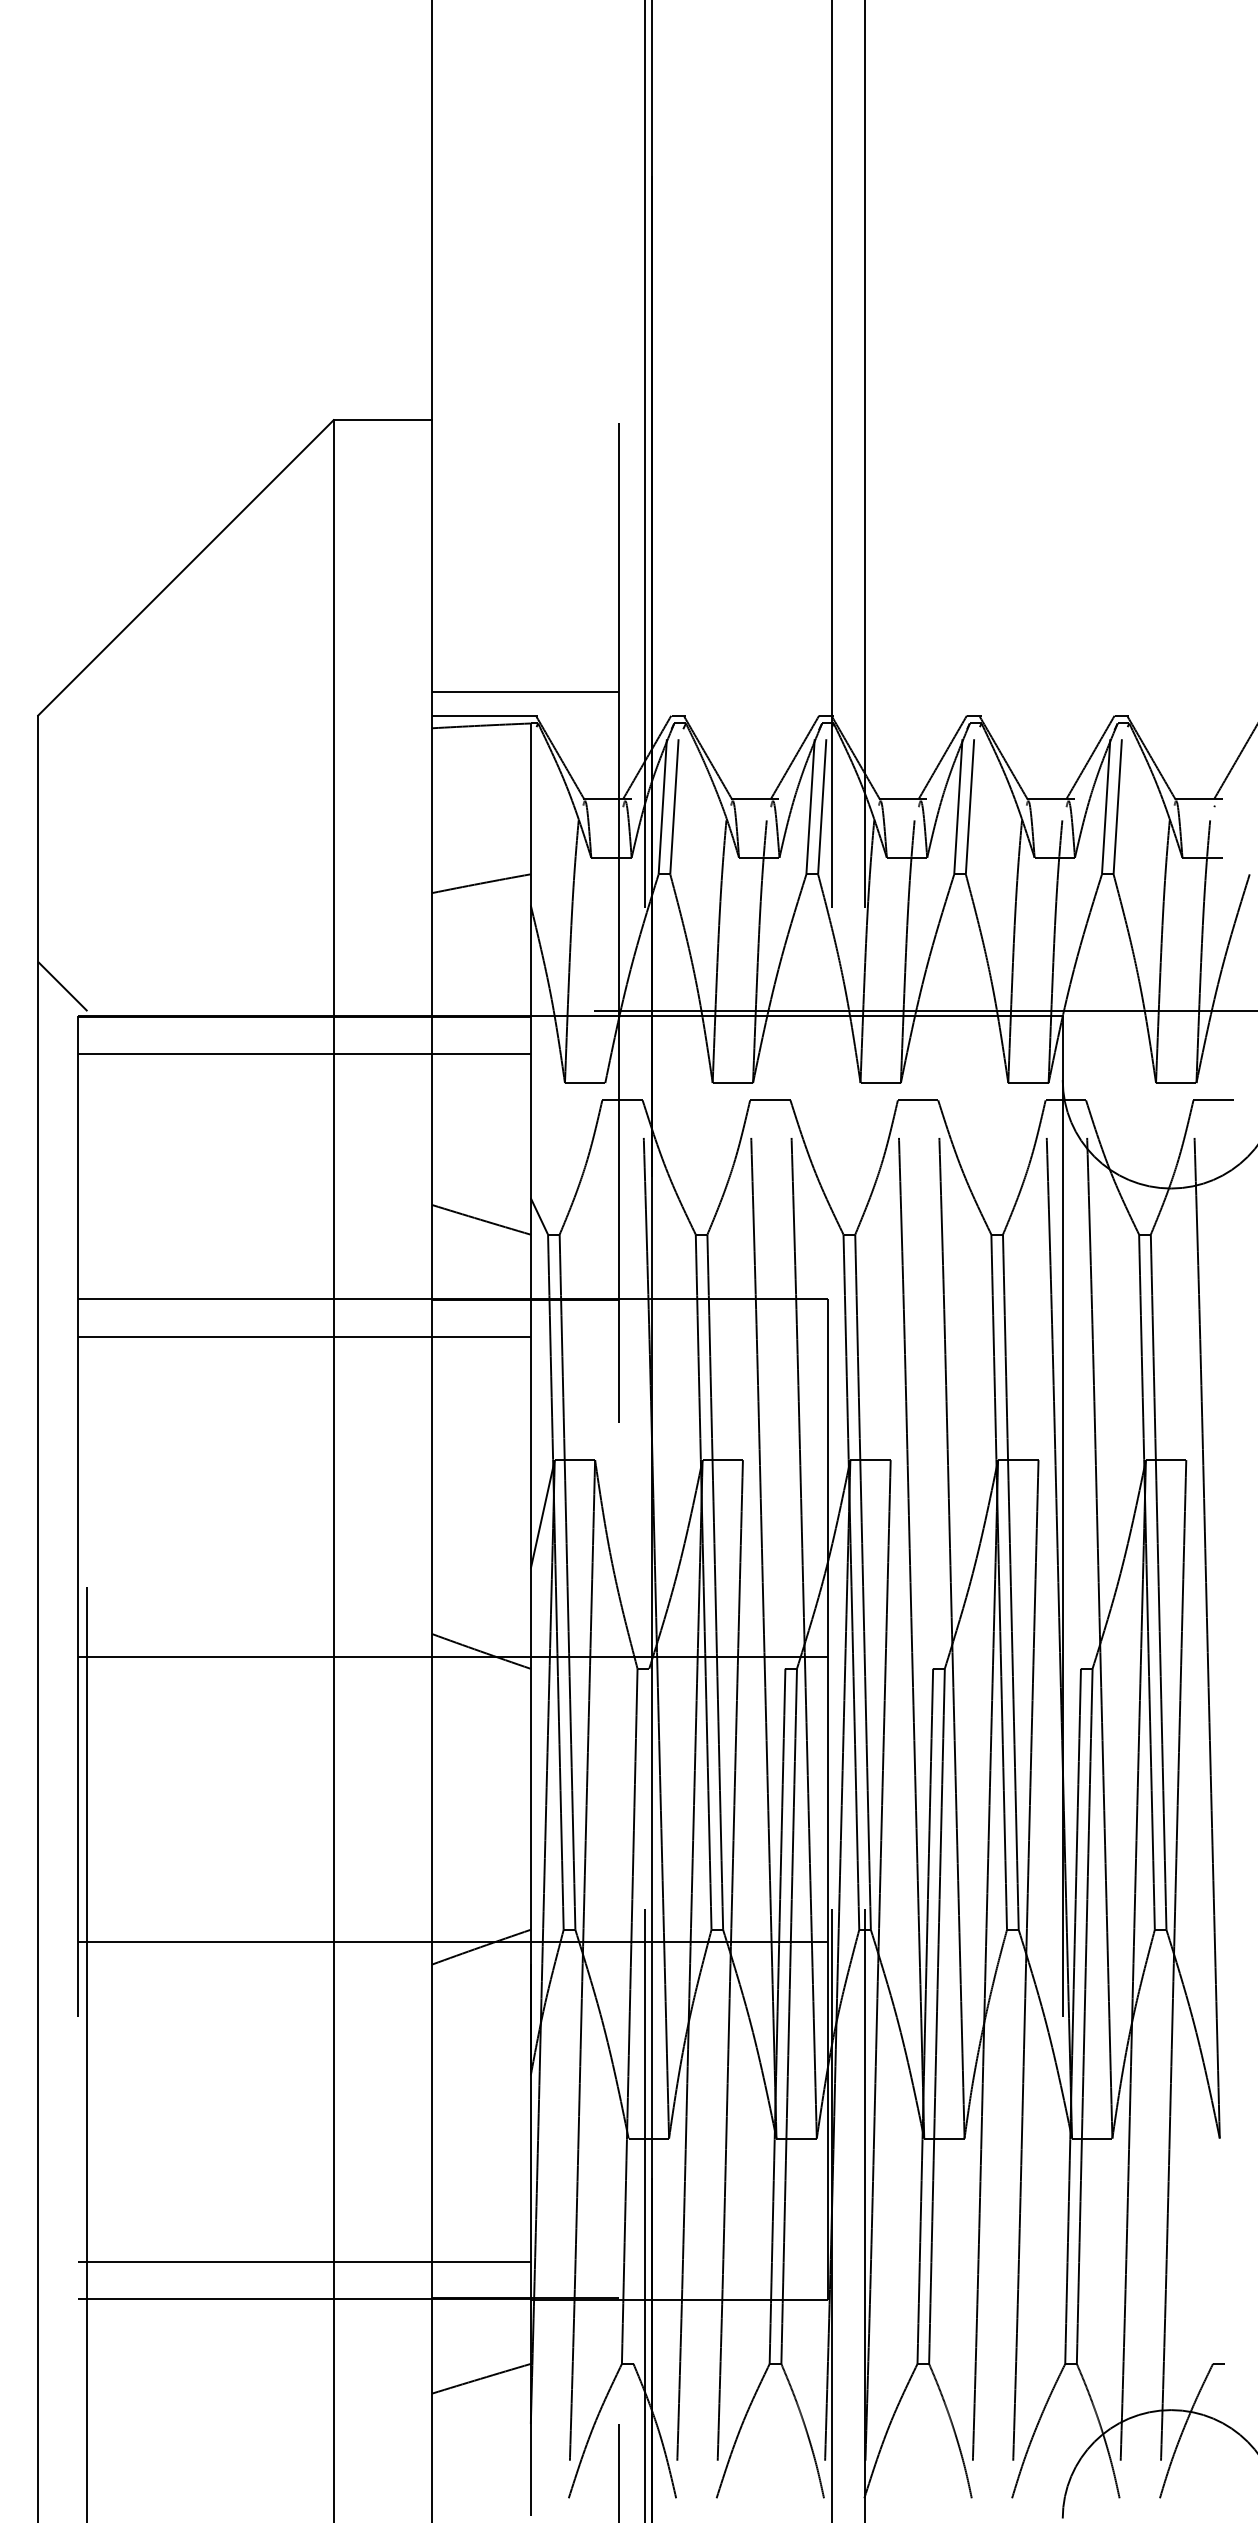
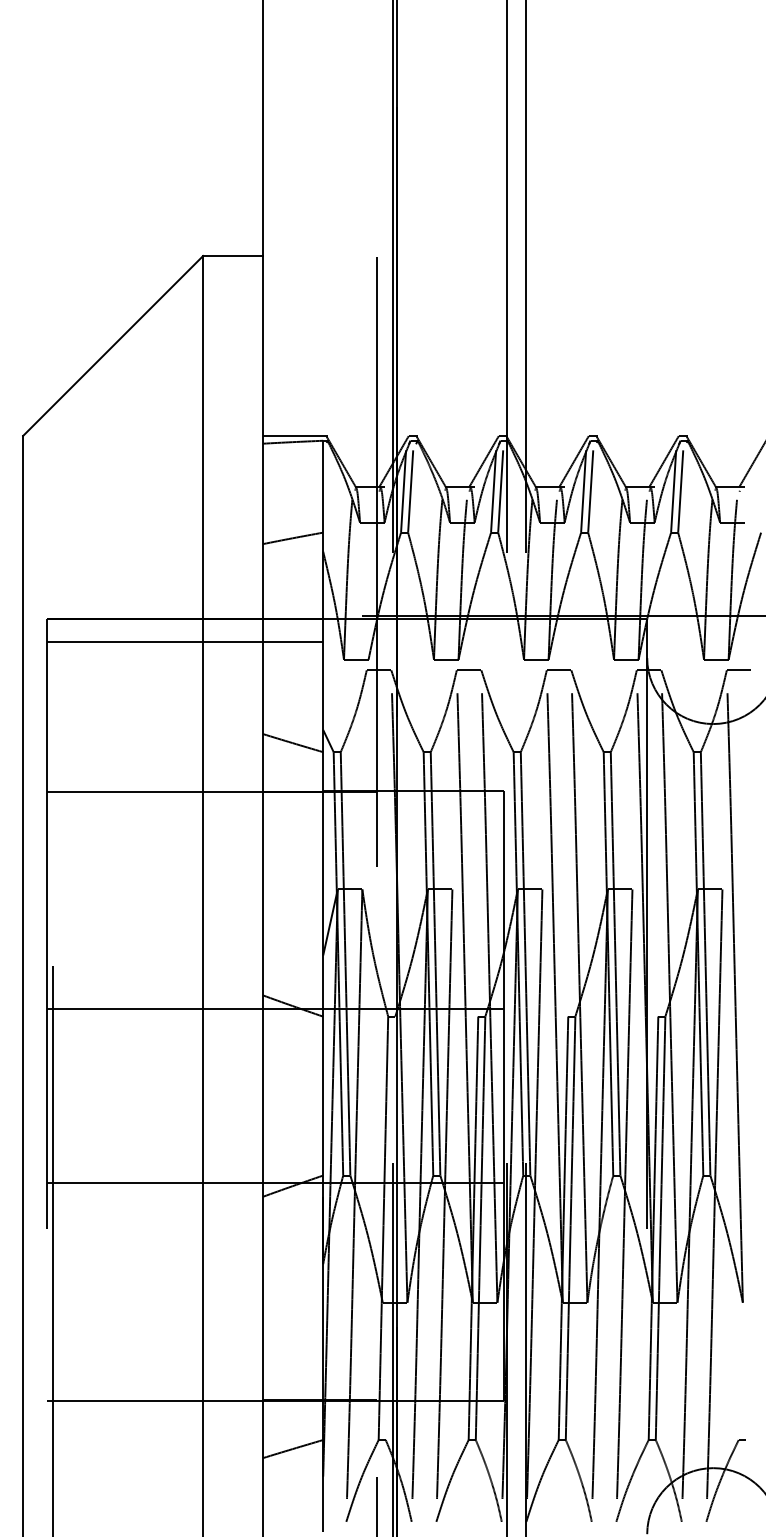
line: (526, 691) -> (320, 421), removed
line: (63, 987) -> (38, 601), removed
line: (304, 1337) -> (185, 814), removed
line: (304, 2261) -> (185, 1377), removed

